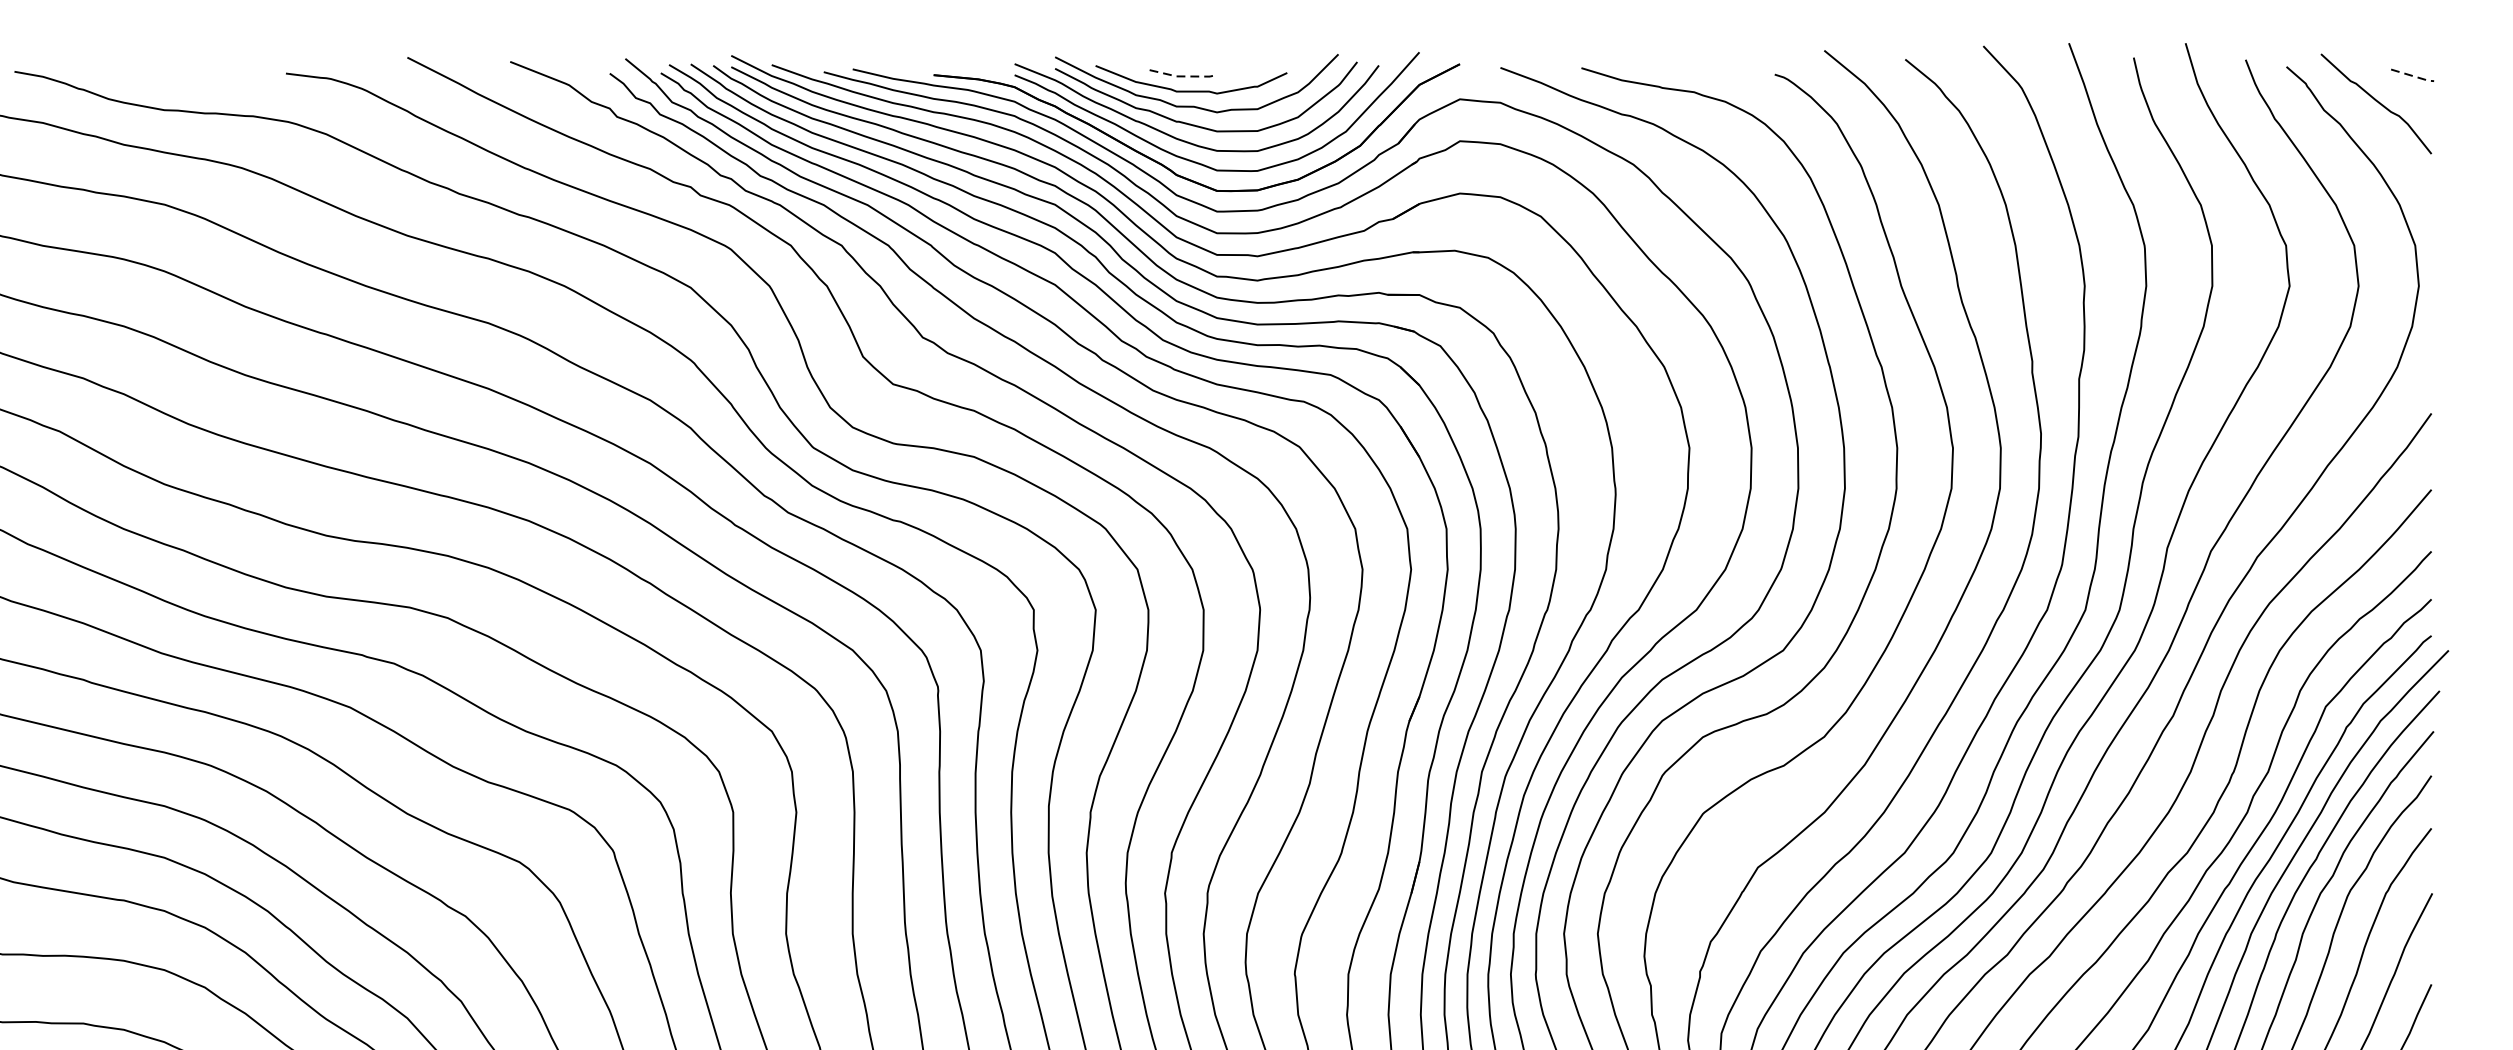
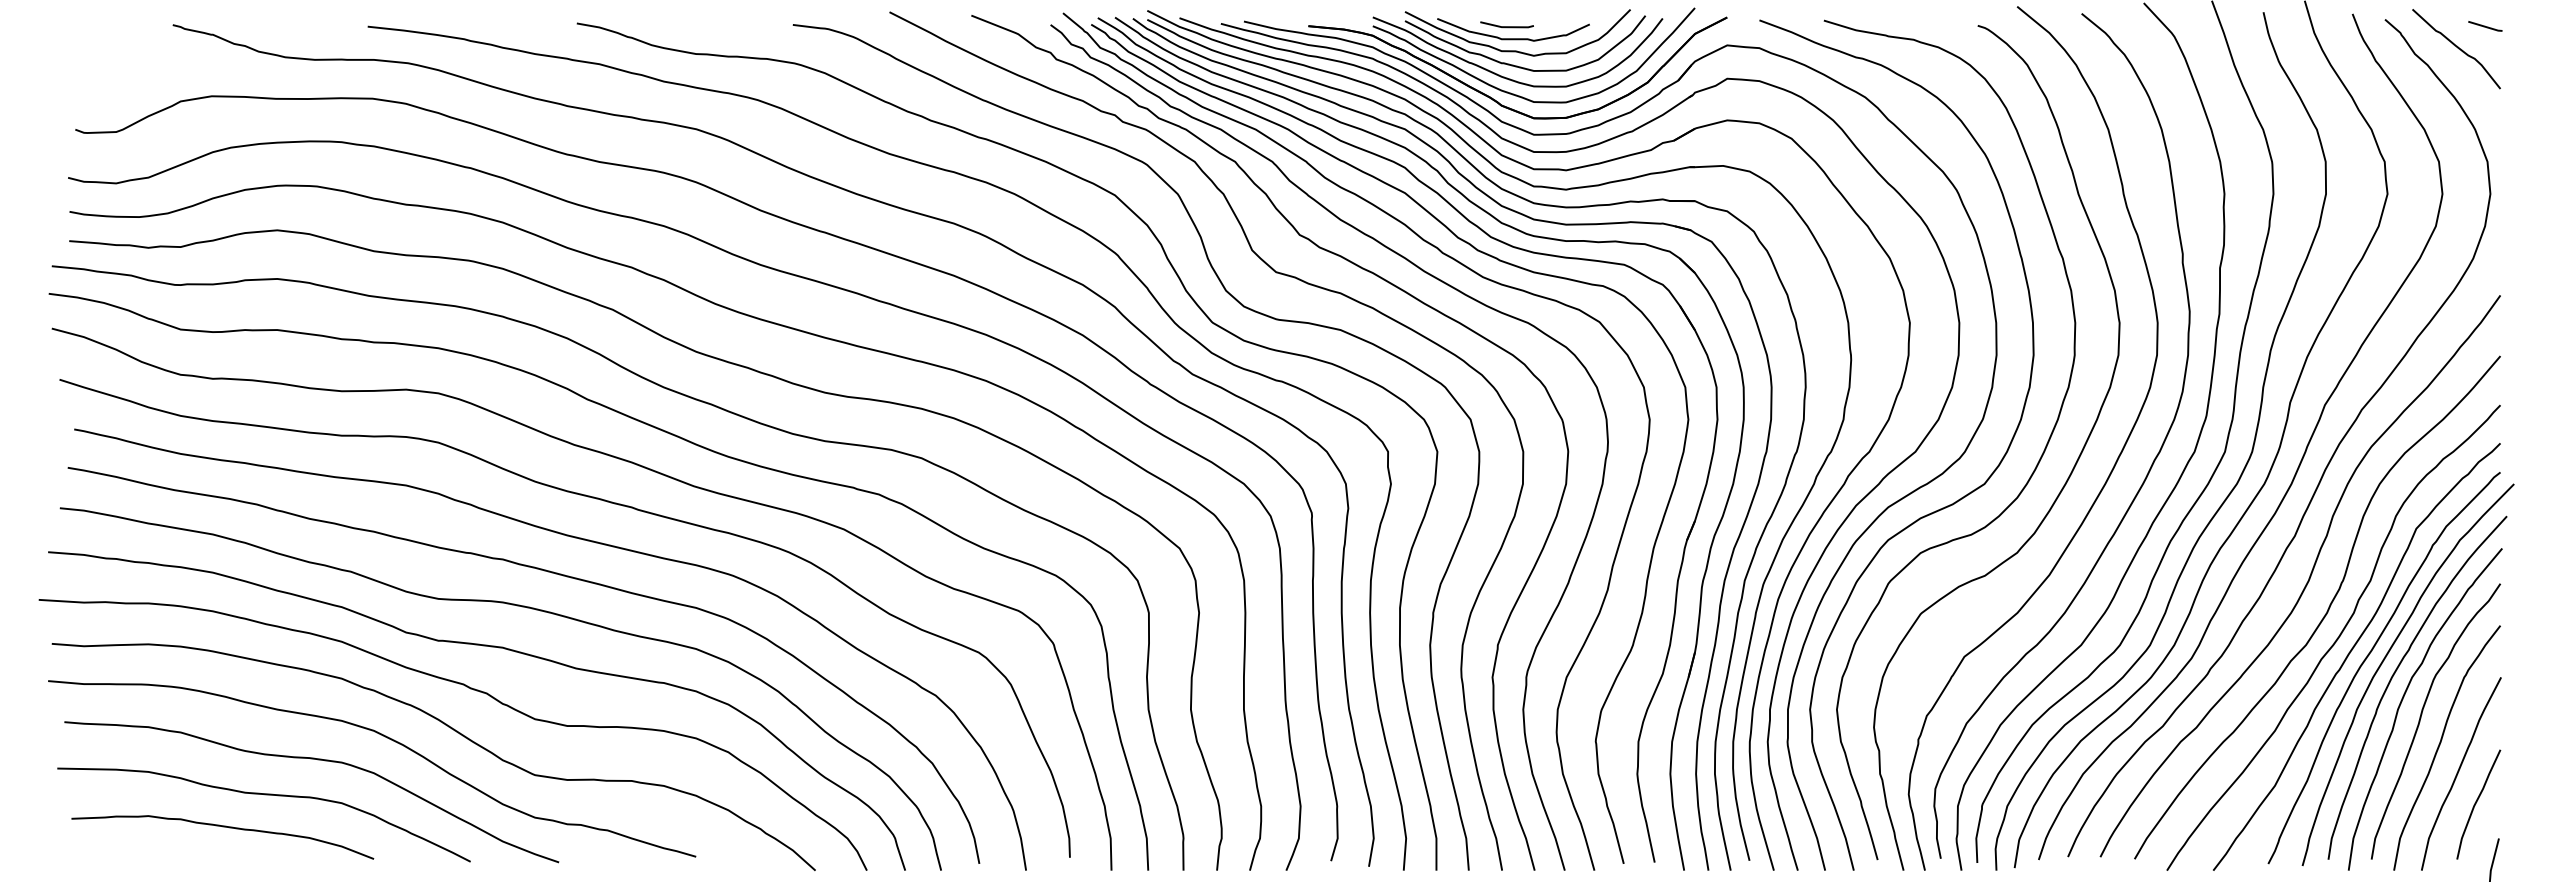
line: (1182, 76) -> (1506, 27), dashed -> solid
line: (2413, 76) -> (2486, 27), dashed -> solid

